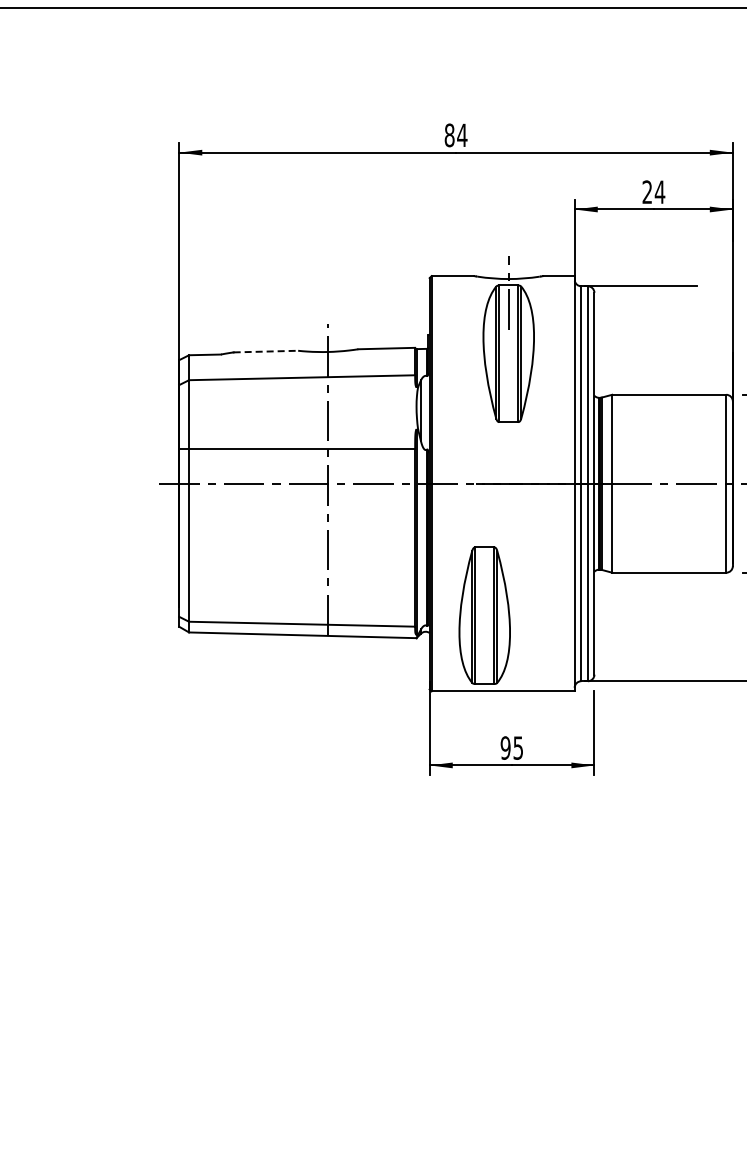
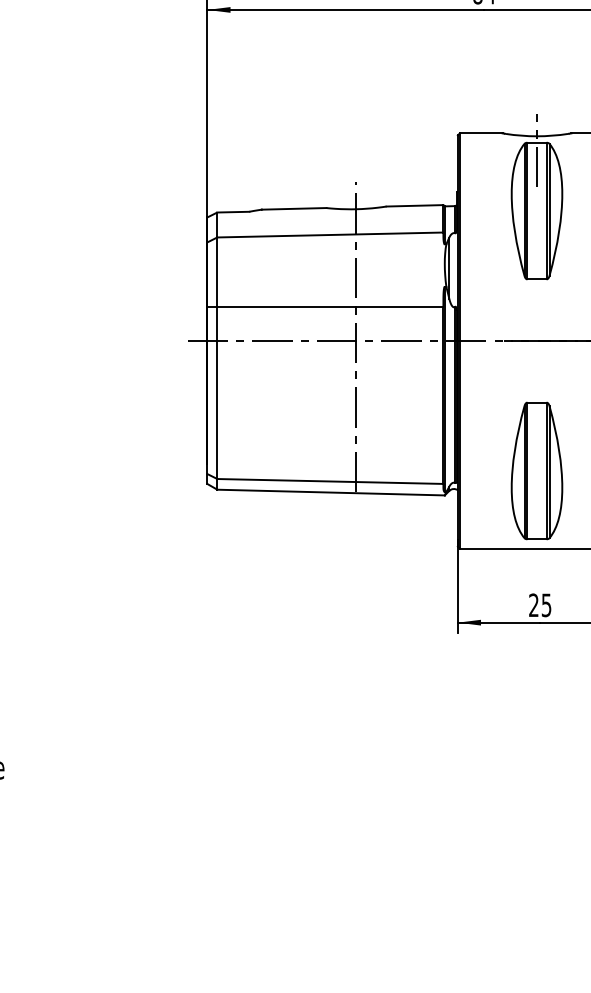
line: (266, 351) -> (294, 208), dashed -> solid
part: (484, 615) -> (536, 470), moved
text: (505, 747) -> (533, 604), 95 -> 25

